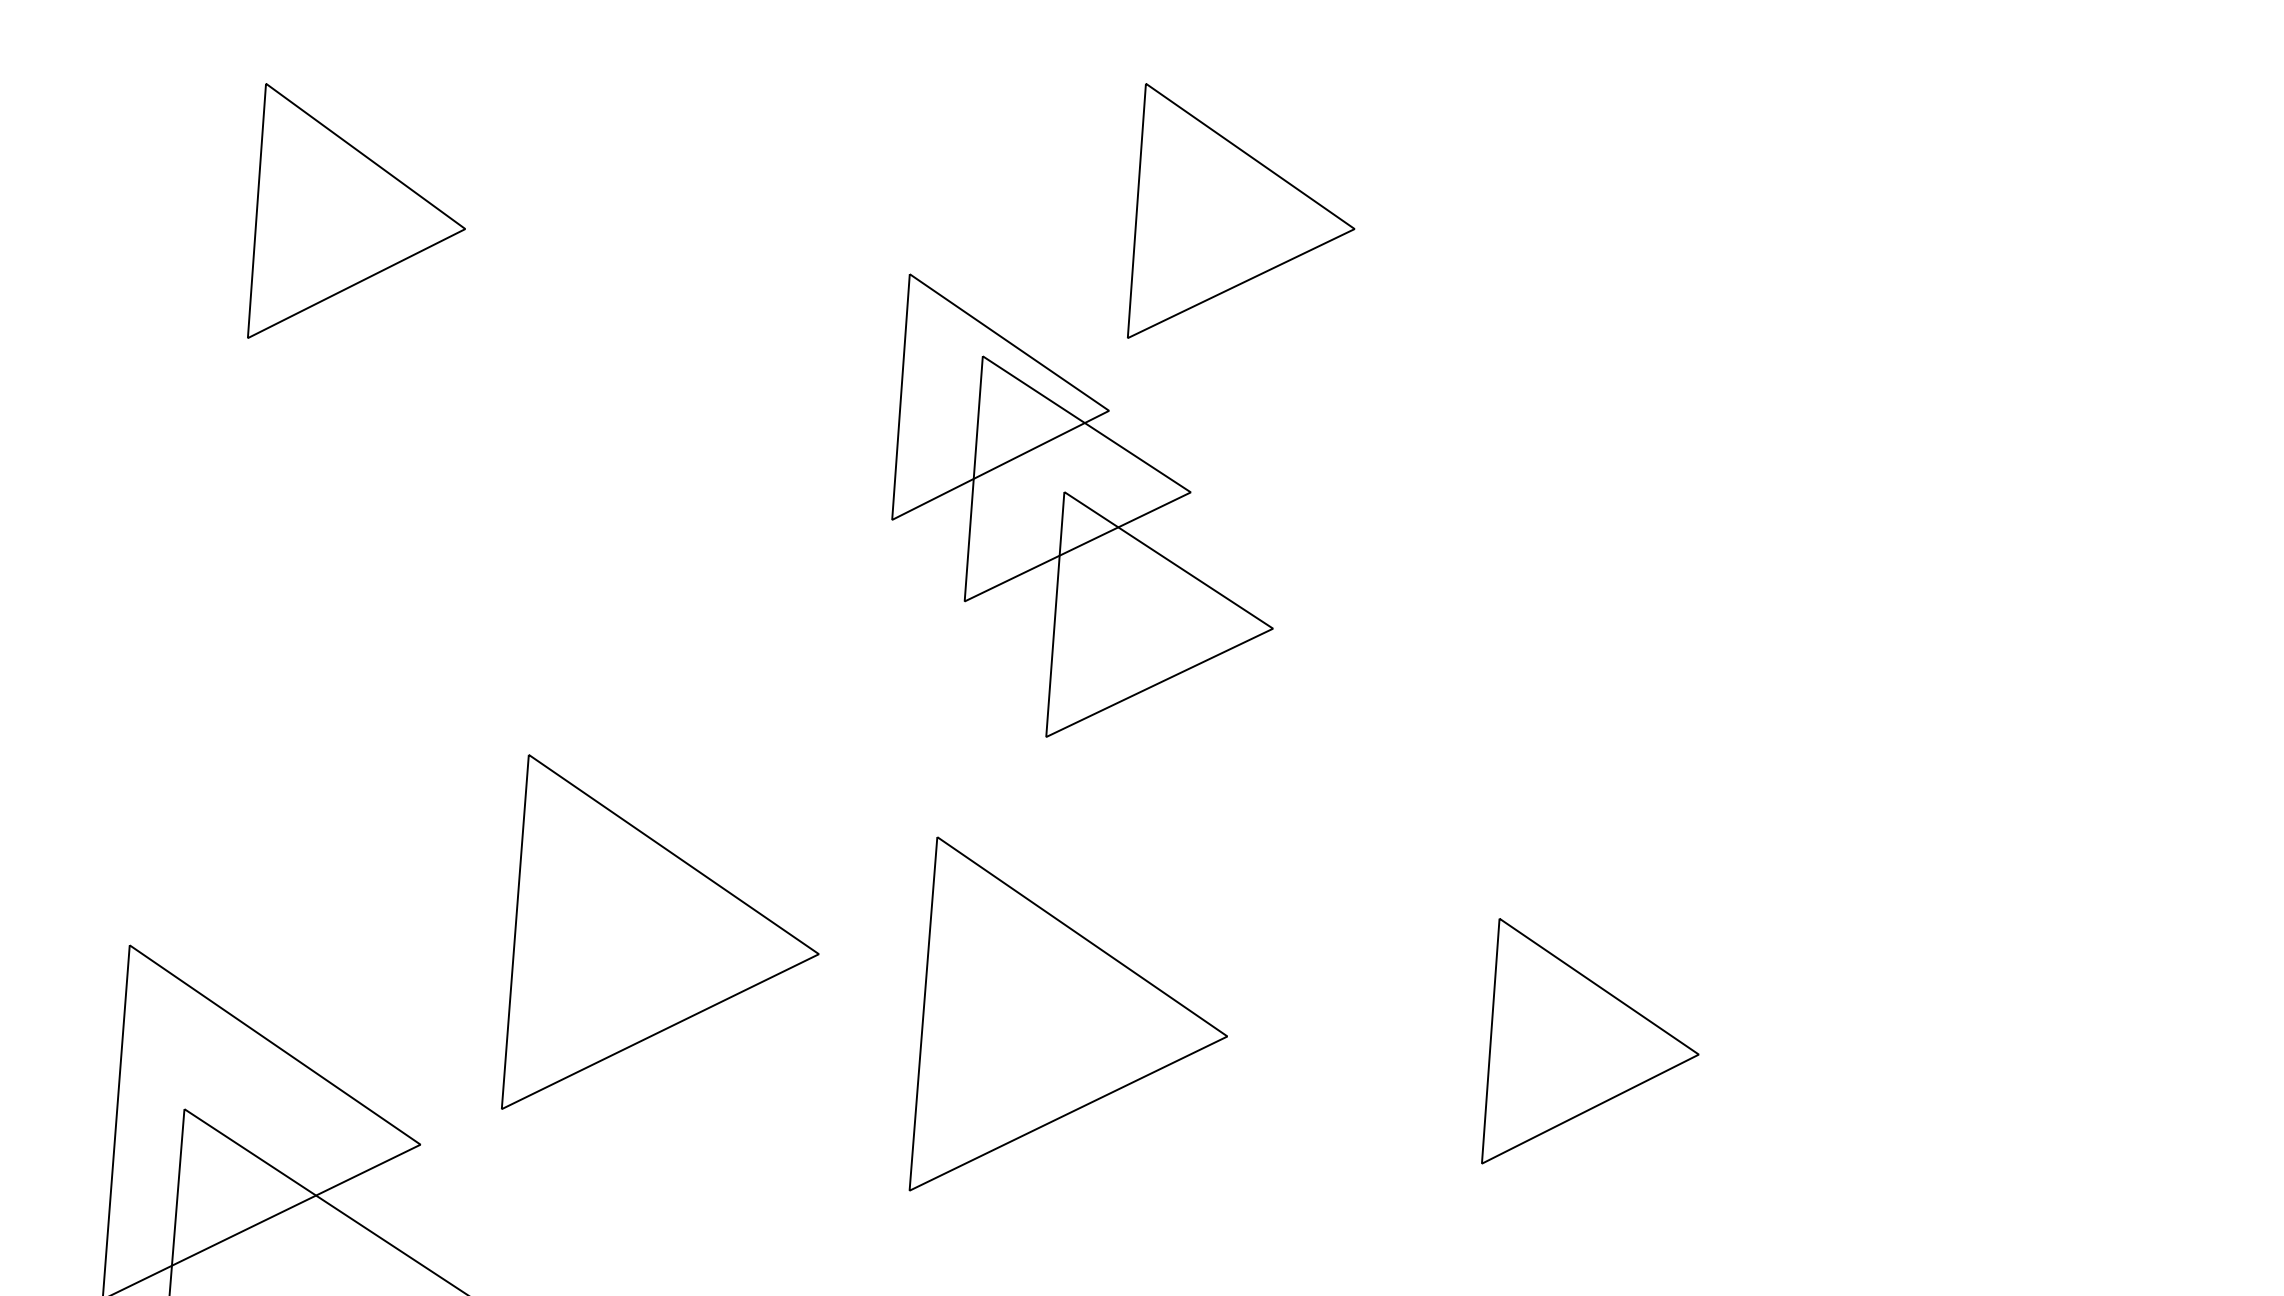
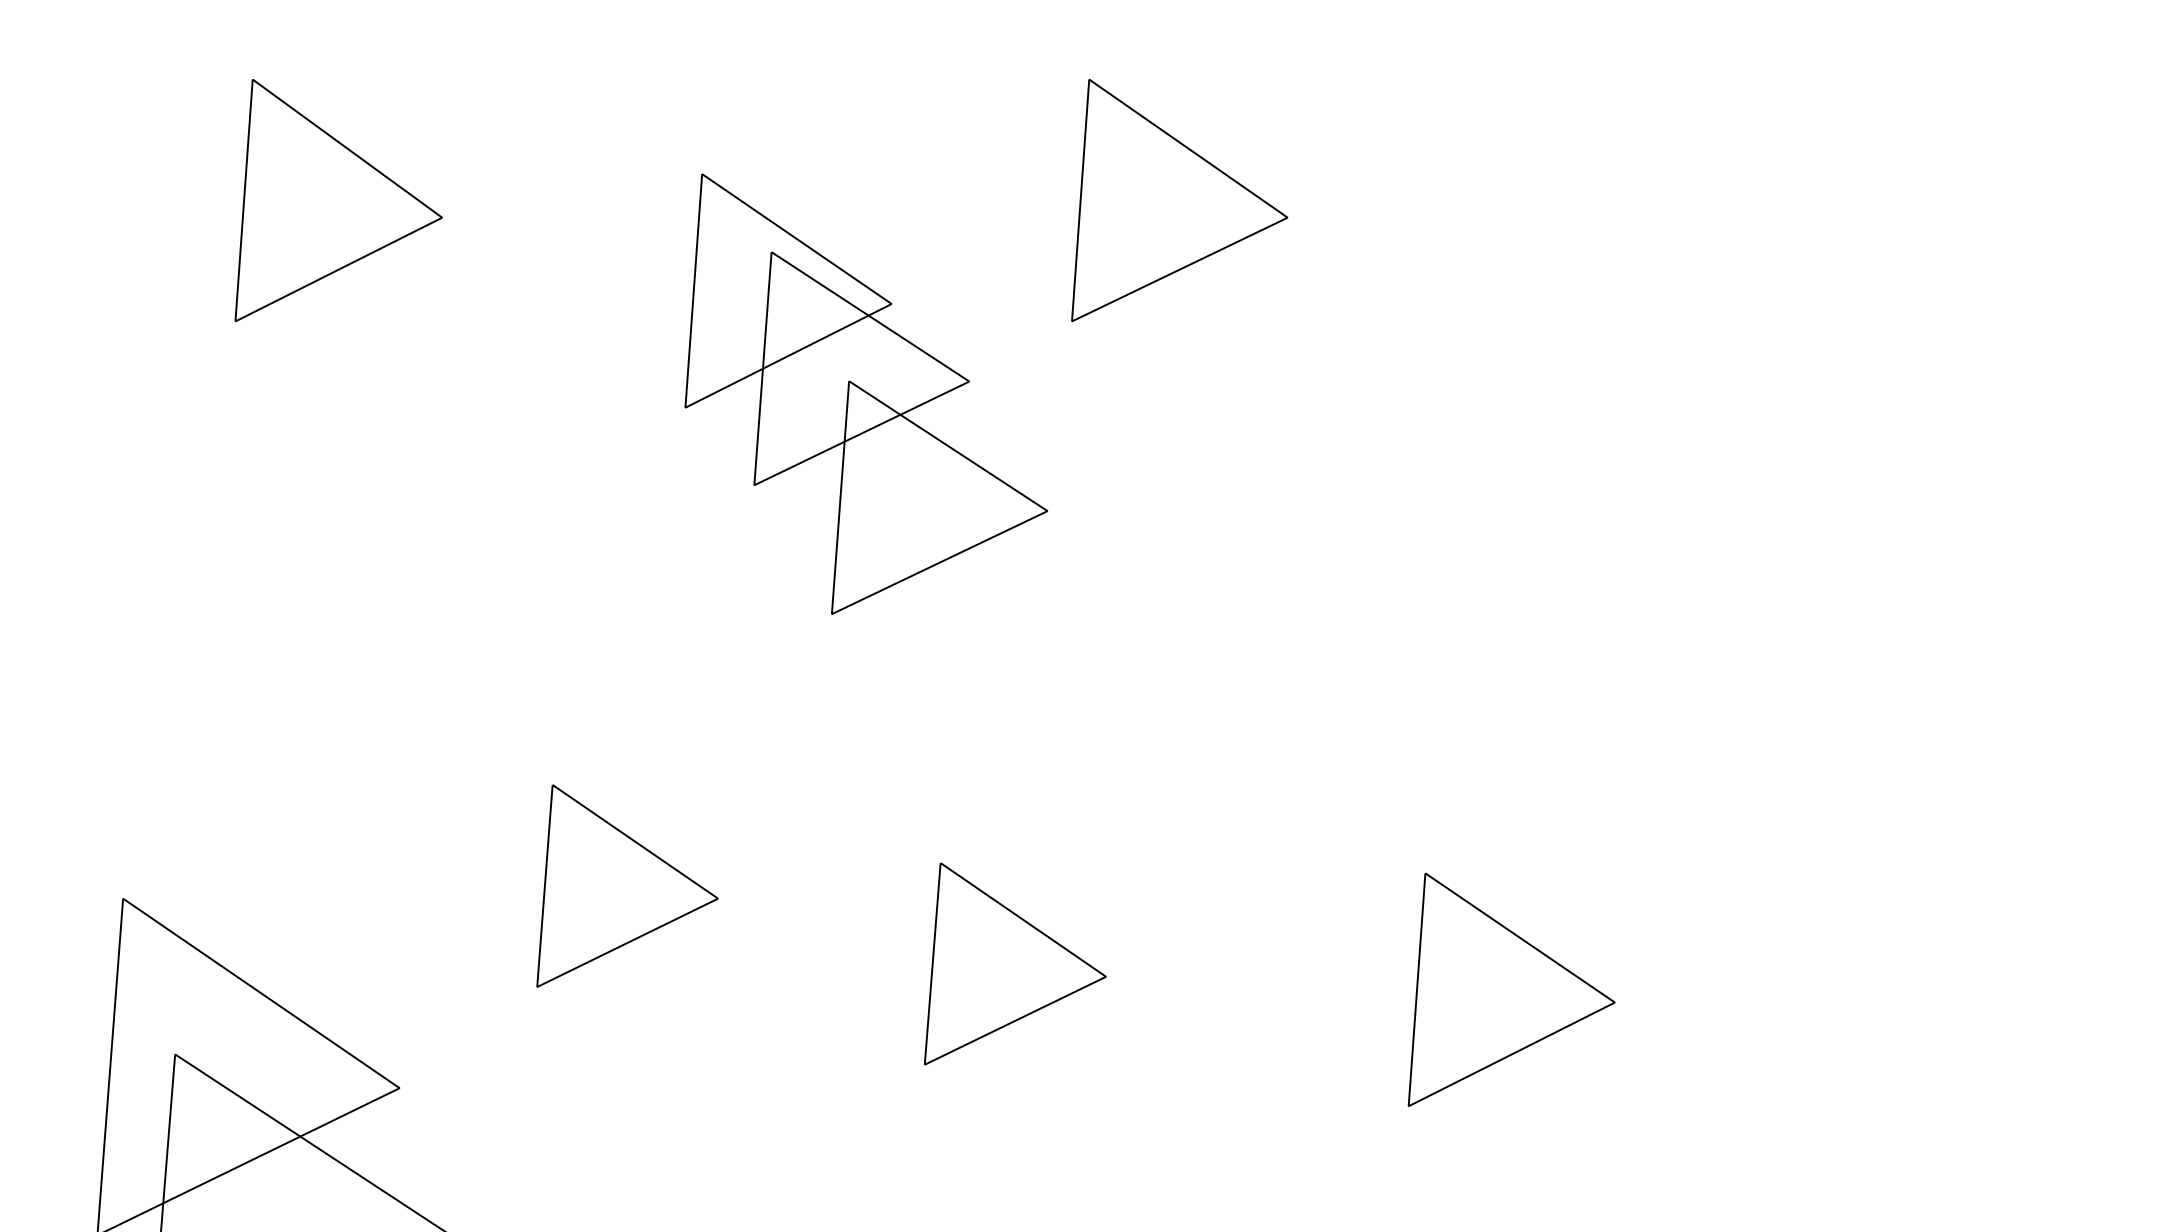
part: (1082, 505) -> (866, 394), moved
part: (660, 931) -> (627, 885), size x0.6
part: (1067, 1013) -> (1014, 963), size x0.6

